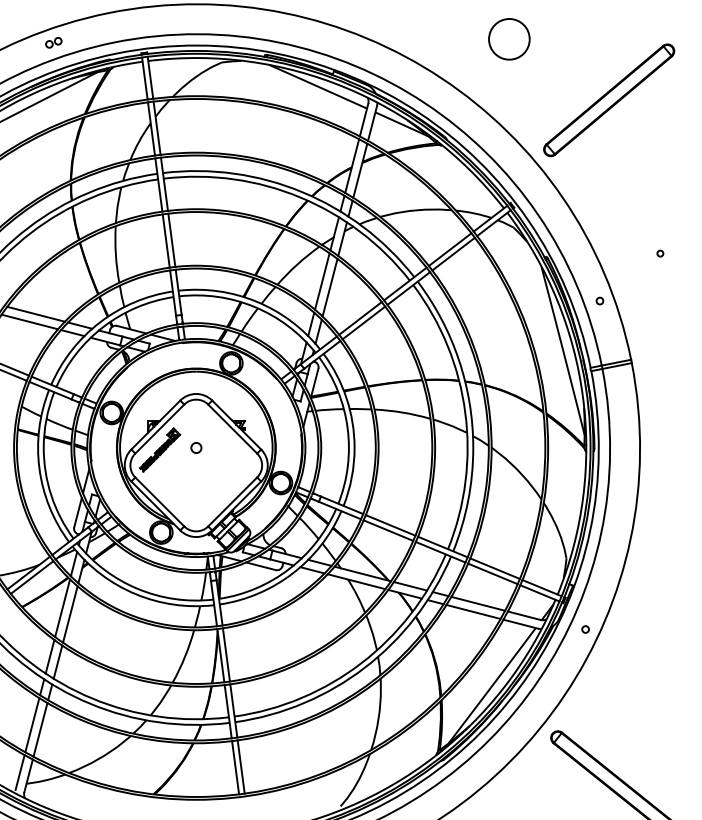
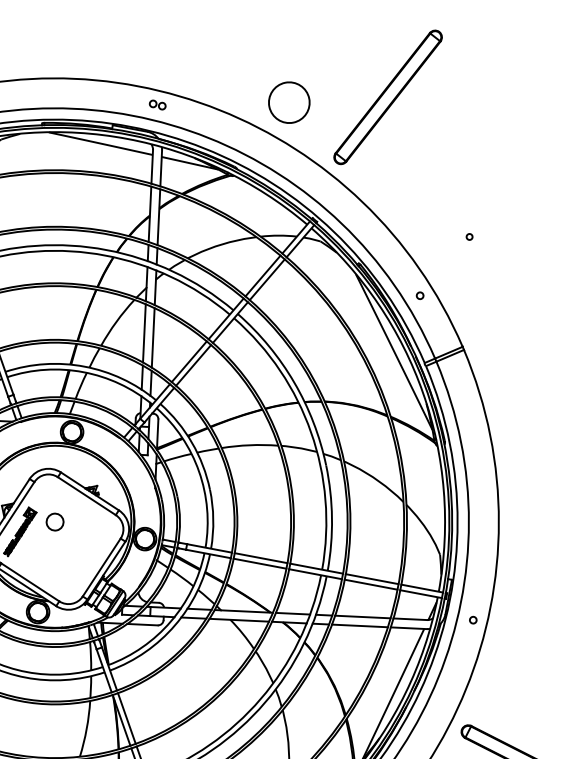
circle: (509, 39) -> (289, 102), moved
part: (381, 60) -> (157, 104), added
circle: (196, 447) -> (55, 521), size x1.67

